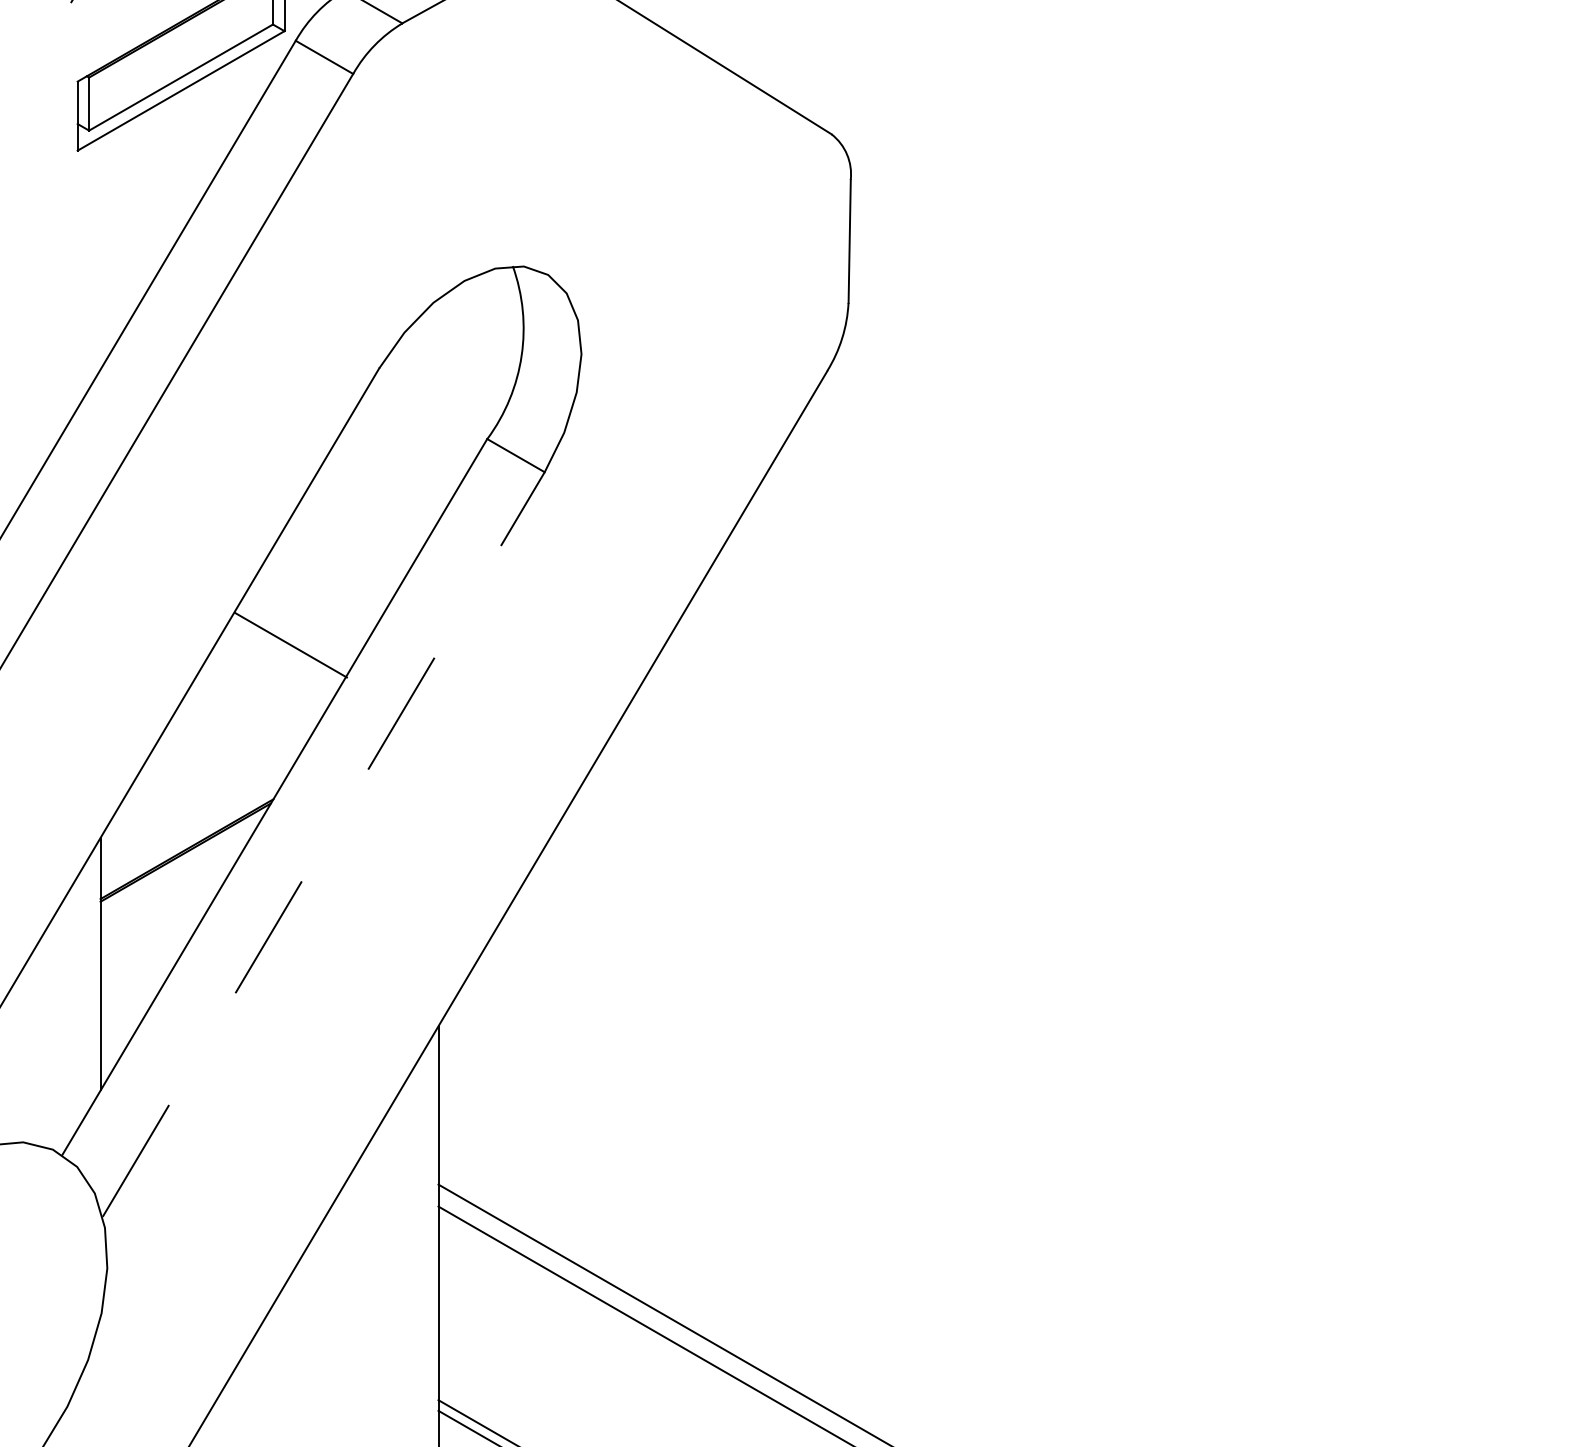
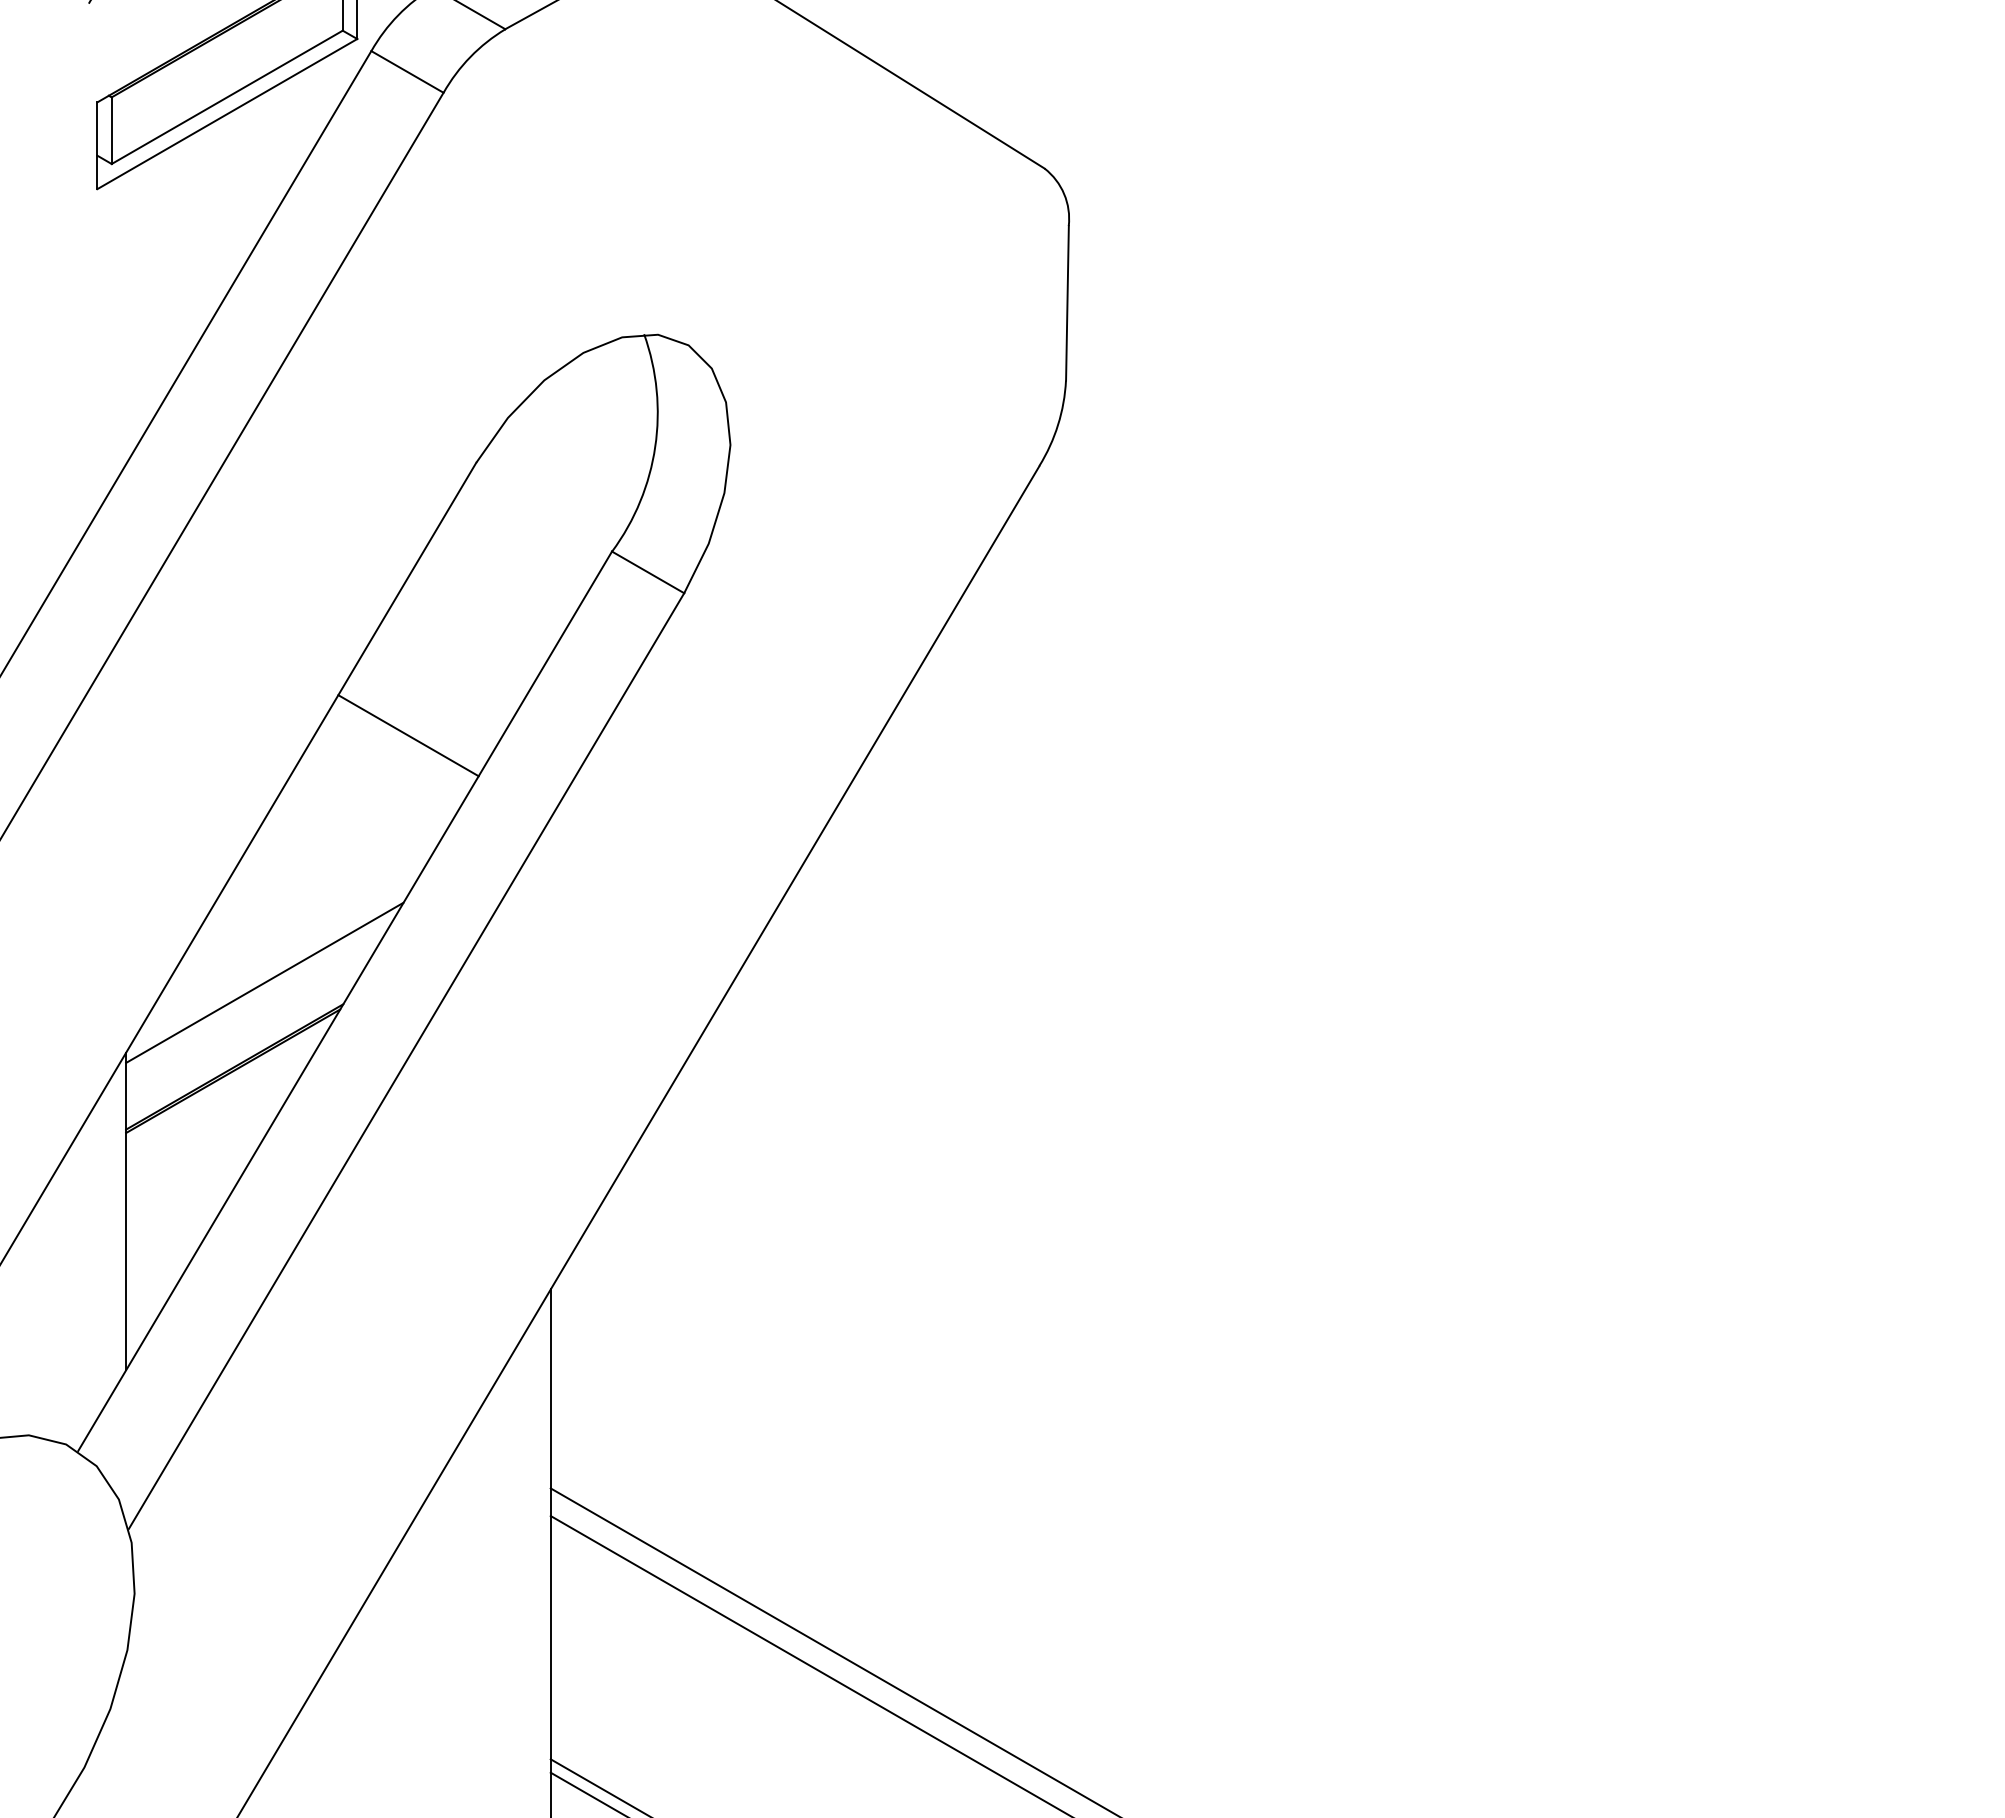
line: (291, 645) -> (408, 735), moved
line: (210, 781) -> (264, 982), added
line: (323, 844) -> (406, 1060), dashed -> solid

